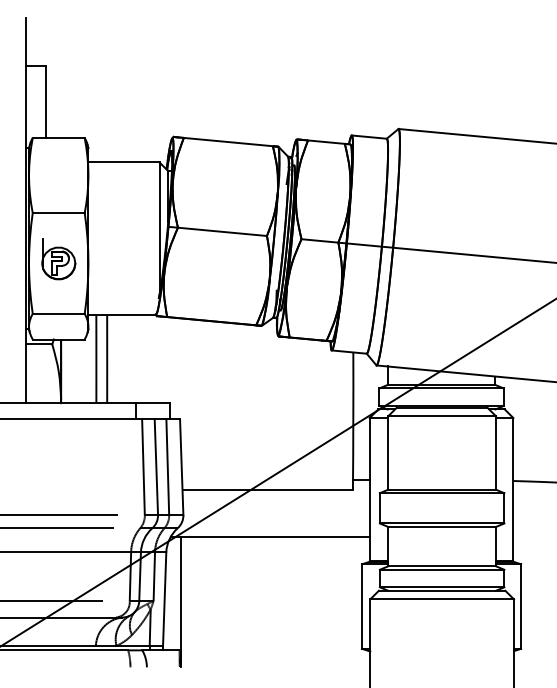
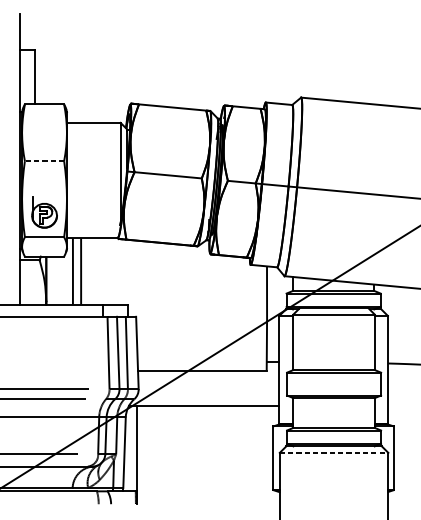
line: (58, 213) -> (44, 161), solid -> dashed
part: (58, 259) -> (44, 212), moved
line: (442, 599) -> (334, 452), solid -> dashed

